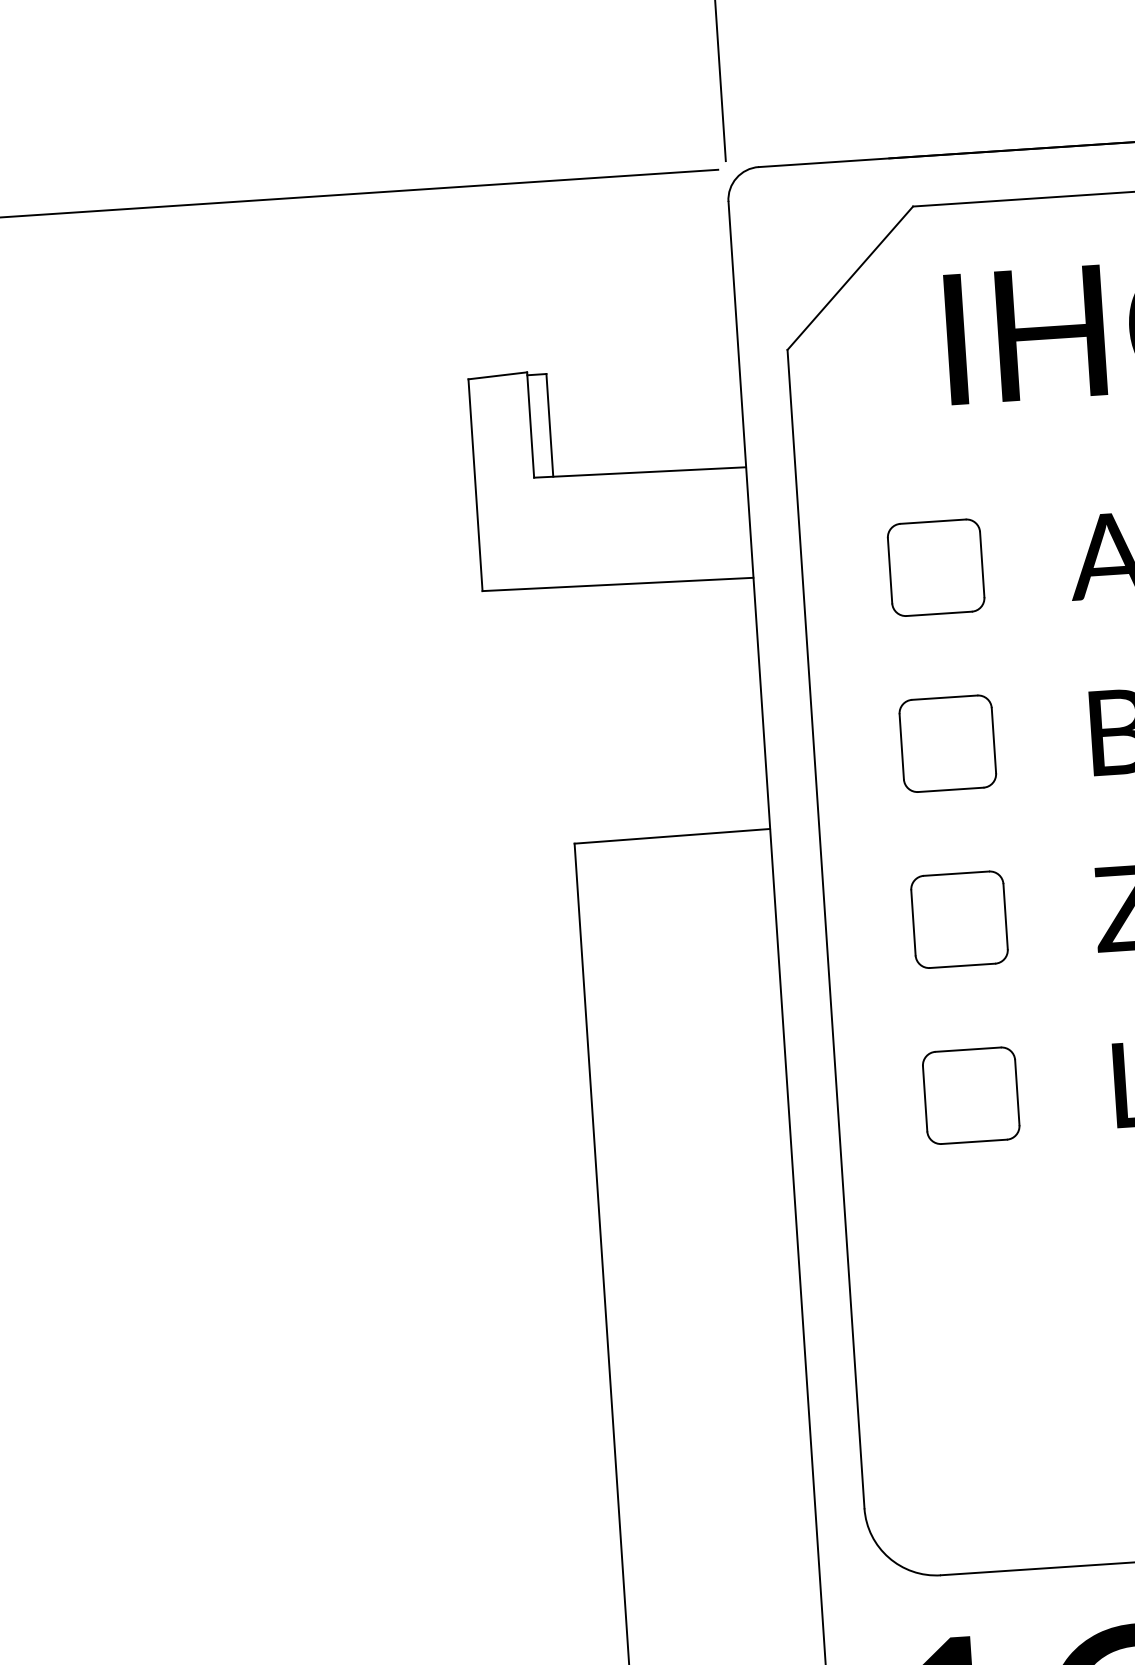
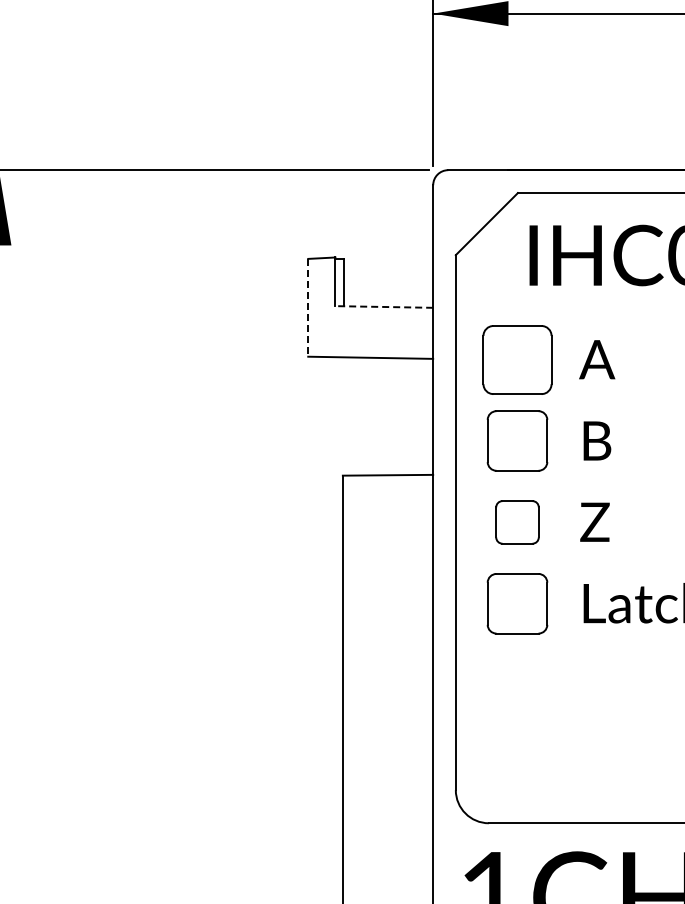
line: (640, 471) -> (384, 306), solid -> dashed
line: (476, 484) -> (308, 307), solid -> dashed
part: (936, 567) -> (517, 359), size x1.6
part: (947, 744) -> (517, 441), size x1.4
part: (971, 1095) -> (517, 603), size x1.4

